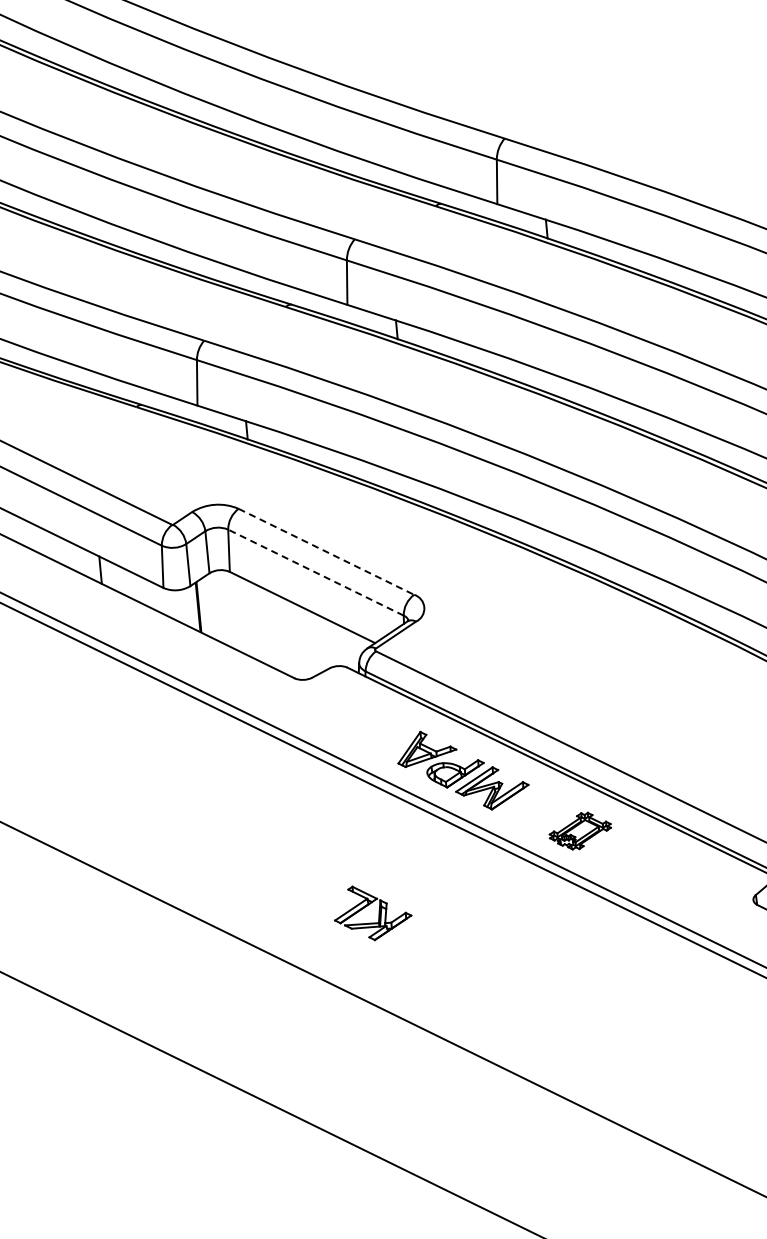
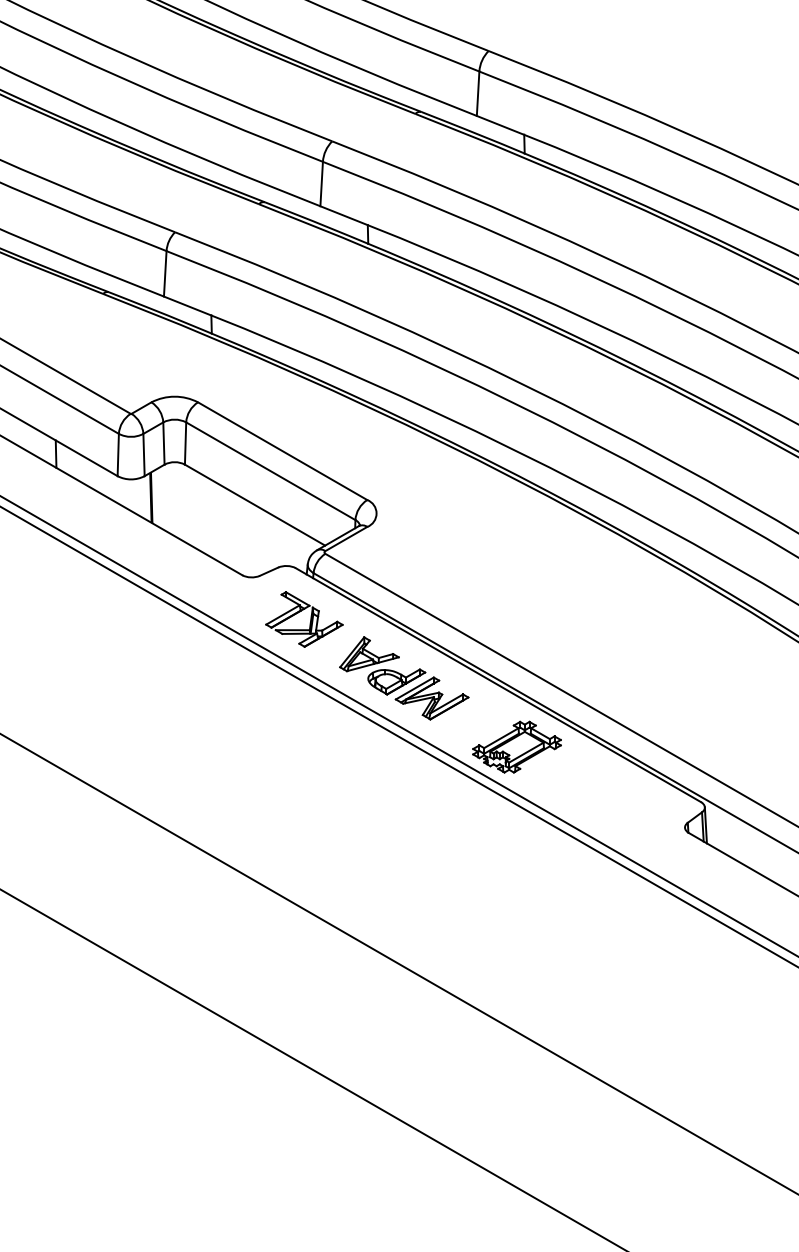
line: (326, 552) -> (282, 451), dashed -> solid
line: (315, 572) -> (270, 471), dashed -> solid
part: (579, 830) -> (516, 746), size x1.43
part: (372, 912) -> (304, 619), moved

